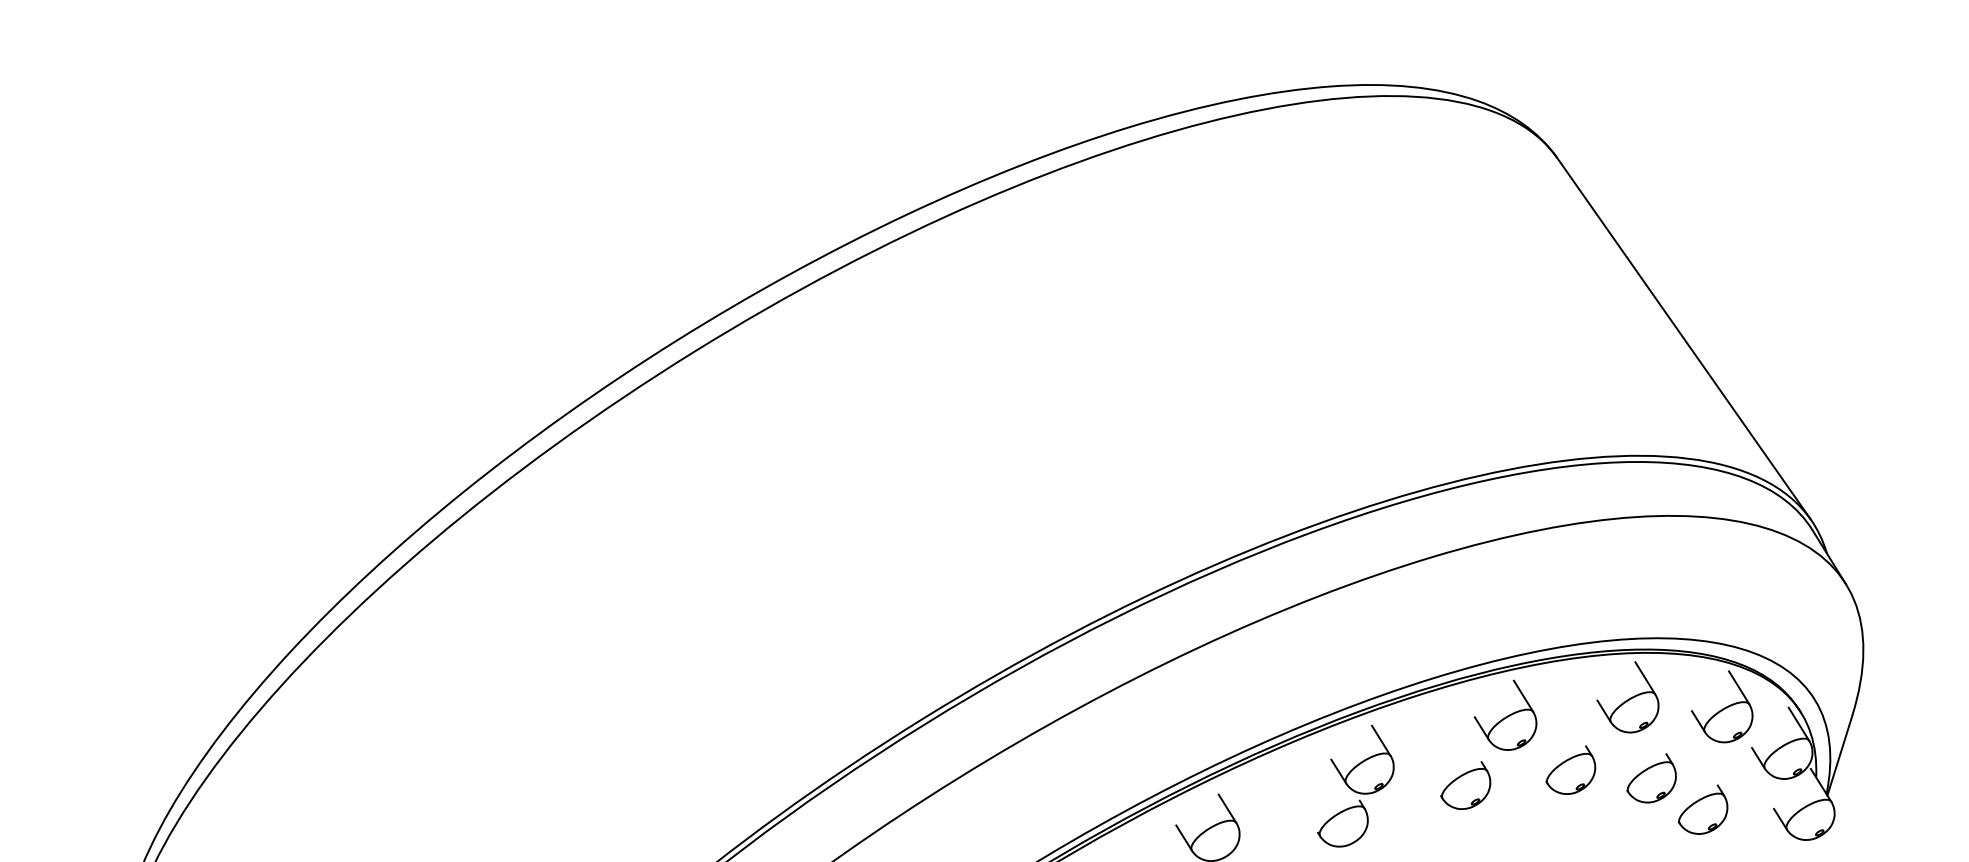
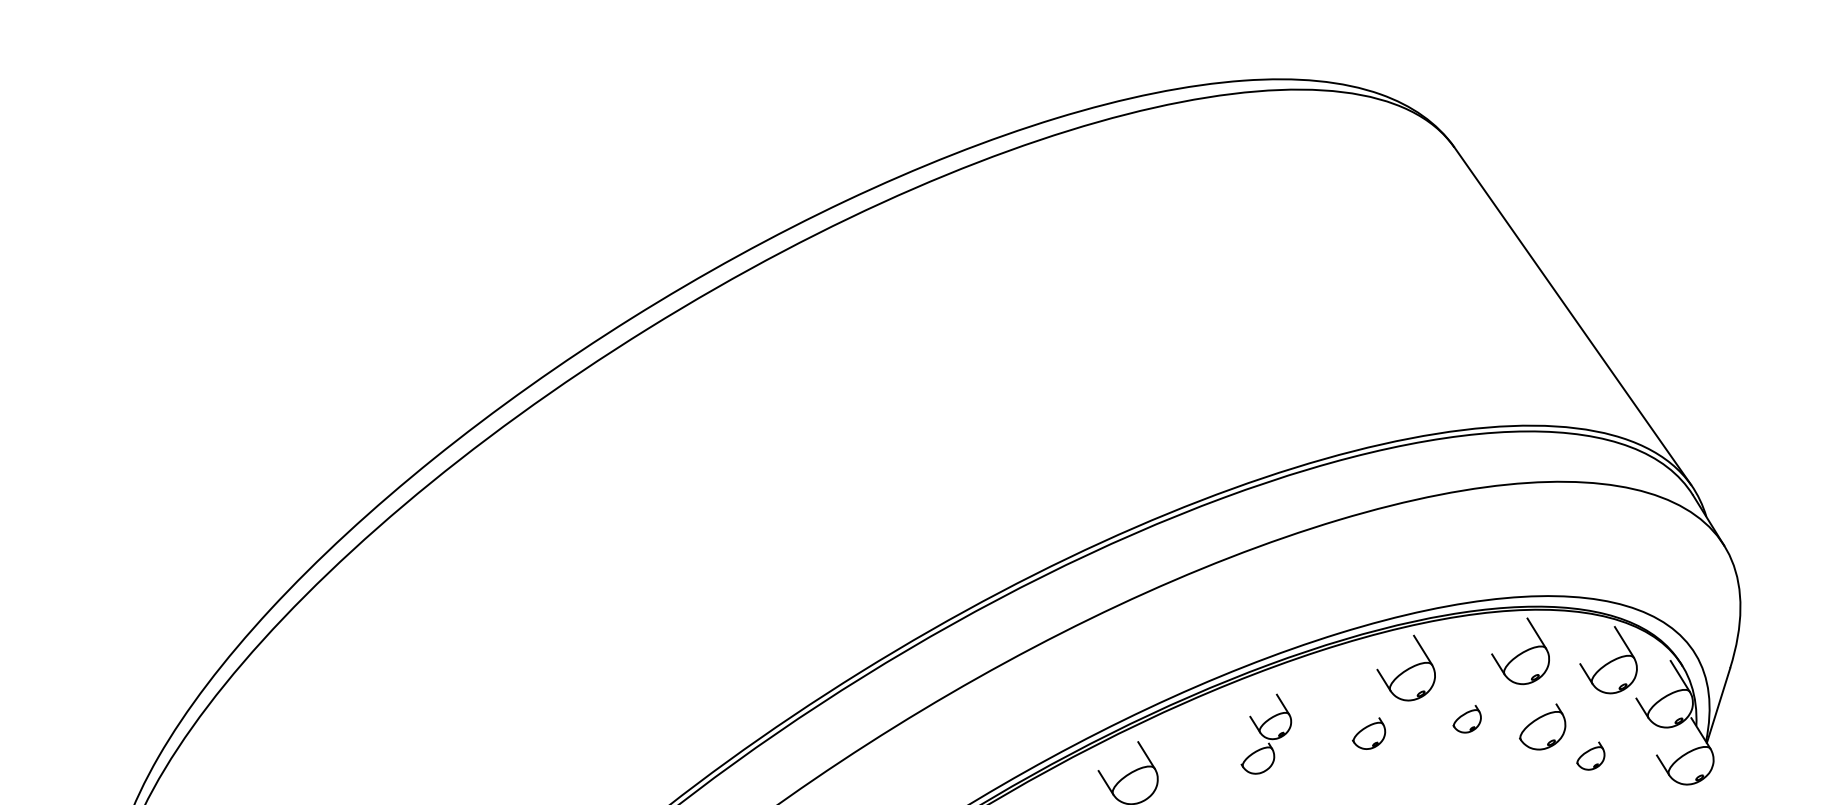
part: (1570, 769) -> (1466, 718), size x0.6
part: (1355, 785) -> (1266, 733), size x0.7
part: (1465, 785) -> (1368, 733), size x0.7
part: (1703, 809) -> (1591, 756), size x0.6

